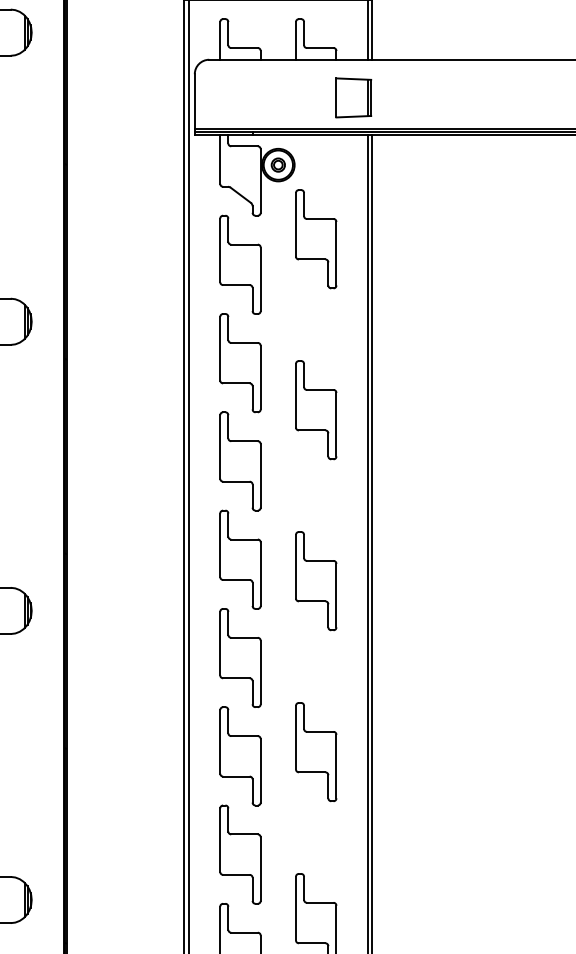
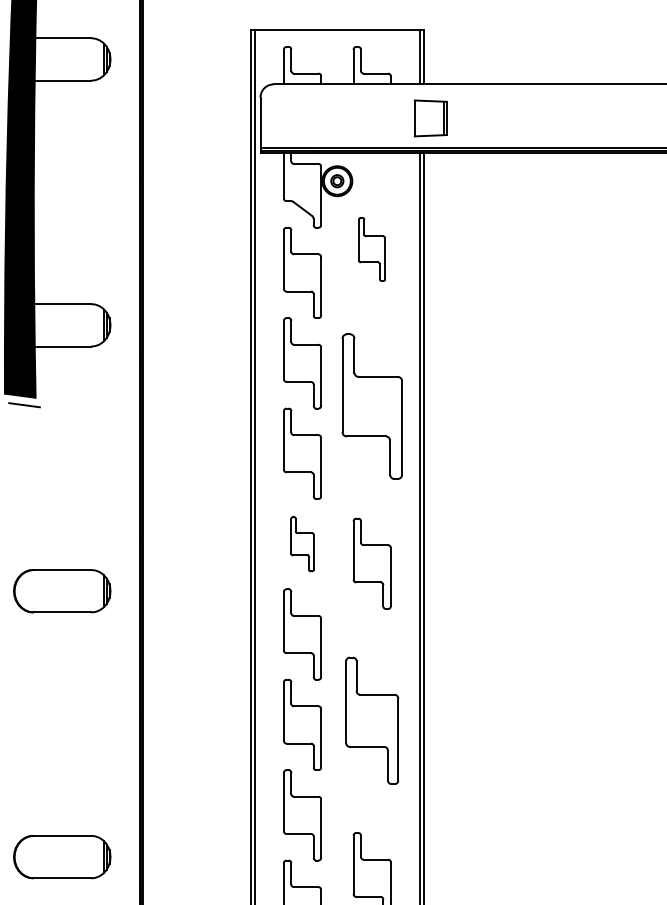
part: (353, 97) -> (430, 118), moved
part: (315, 239) -> (371, 249), size x0.7
part: (315, 410) -> (371, 406), size x1.6
part: (240, 560) -> (302, 544), size x0.6
part: (315, 752) -> (371, 721), size x1.4

